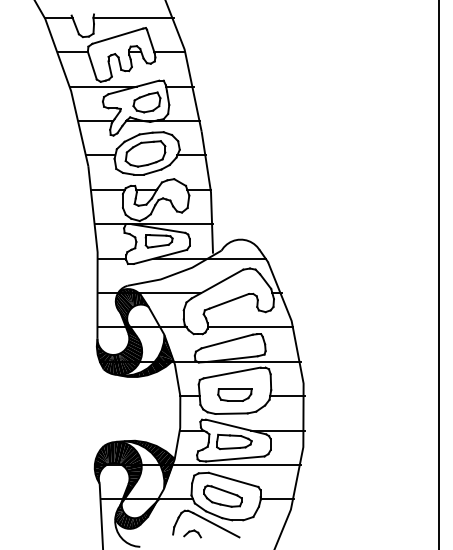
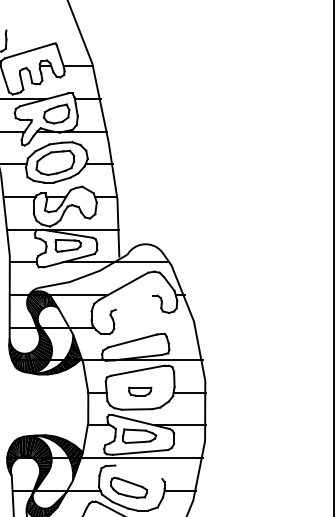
line: (133, 17) -> (43, 33), removed
line: (228, 300) -> (134, 302), removed
line: (250, 327) -> (154, 327), removed
part: (234, 394) -> (139, 391), size x0.7
line: (233, 479) -> (138, 471), removed

